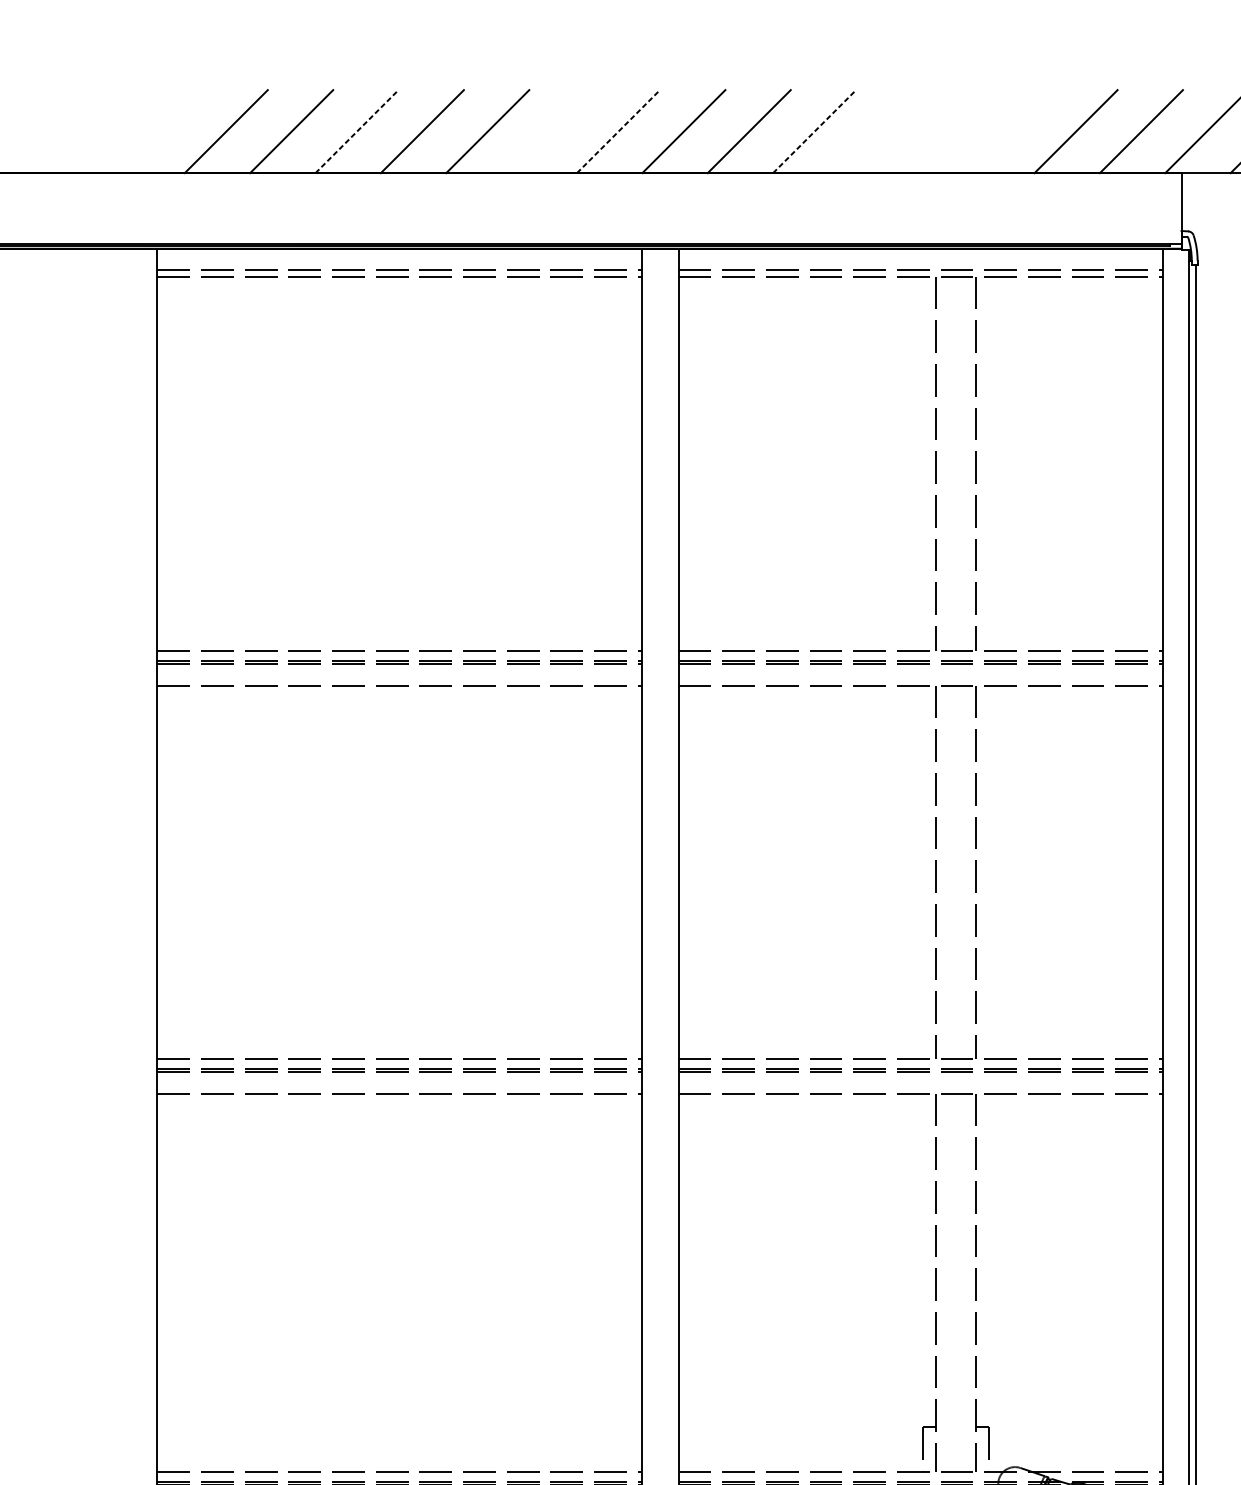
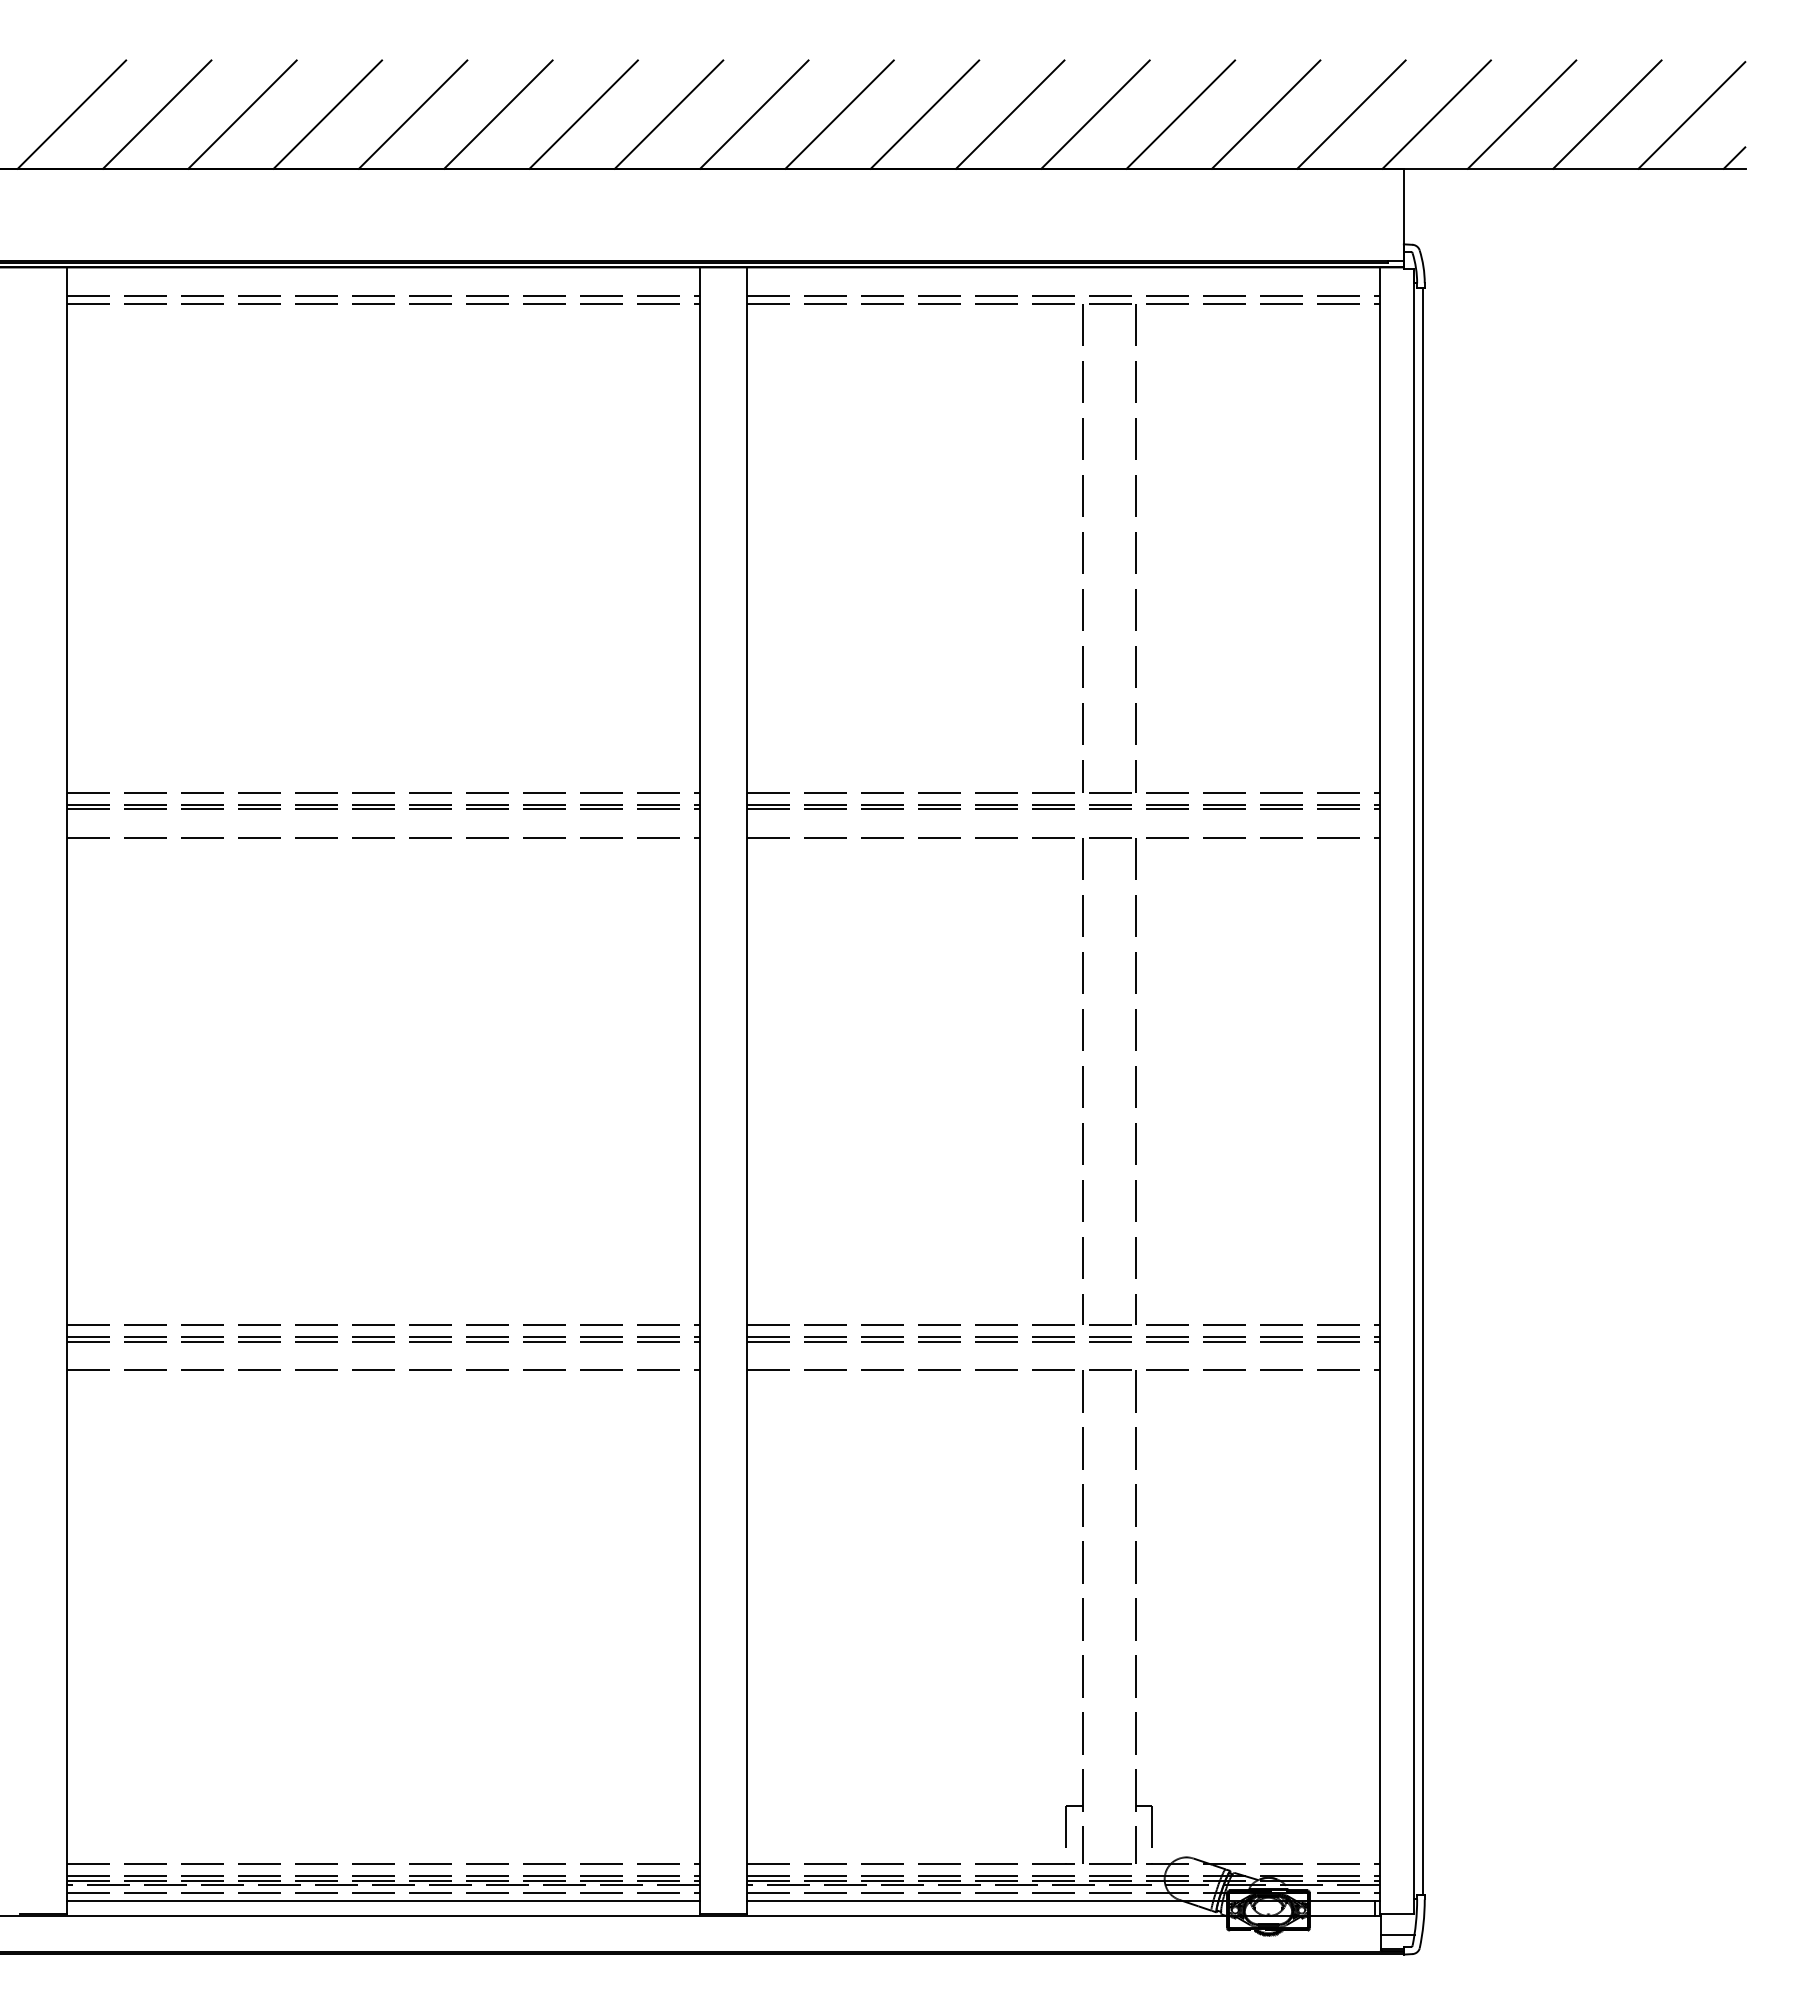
line: (160, 131) -> (71, 114), added
line: (356, 131) -> (327, 114), dashed -> solid
line: (552, 131) -> (583, 114), added
line: (618, 131) -> (669, 114), dashed -> solid
line: (814, 131) -> (924, 114), dashed -> solid
line: (880, 131) -> (1010, 114), added
line: (945, 131) -> (1095, 114), added
line: (1010, 131) -> (1180, 114), added

